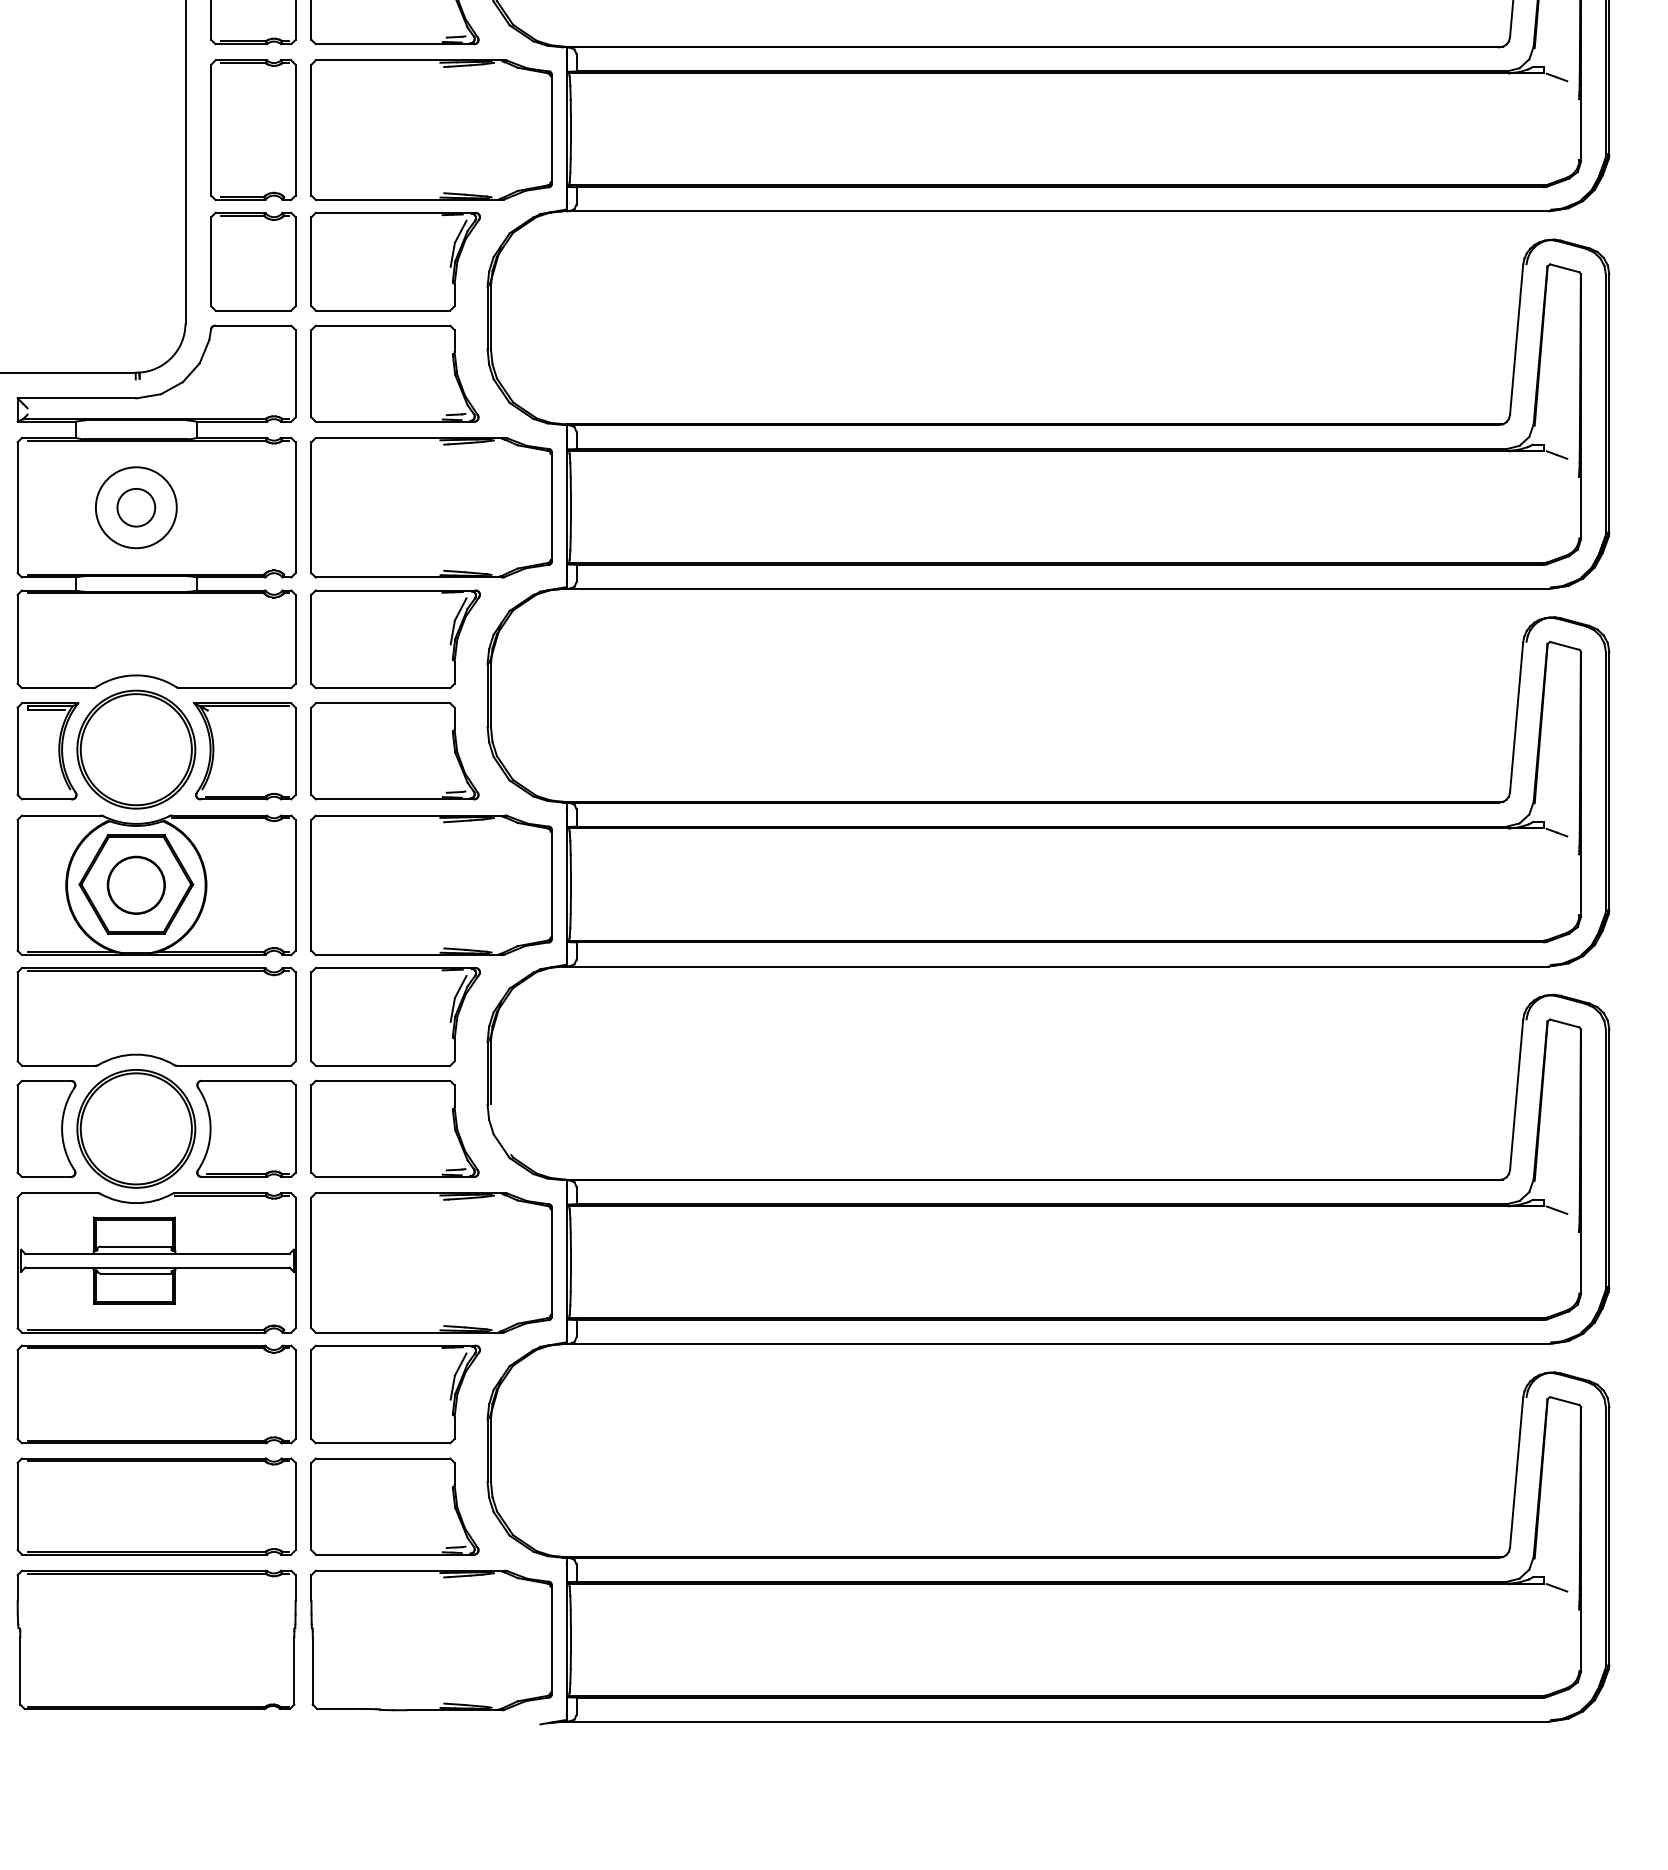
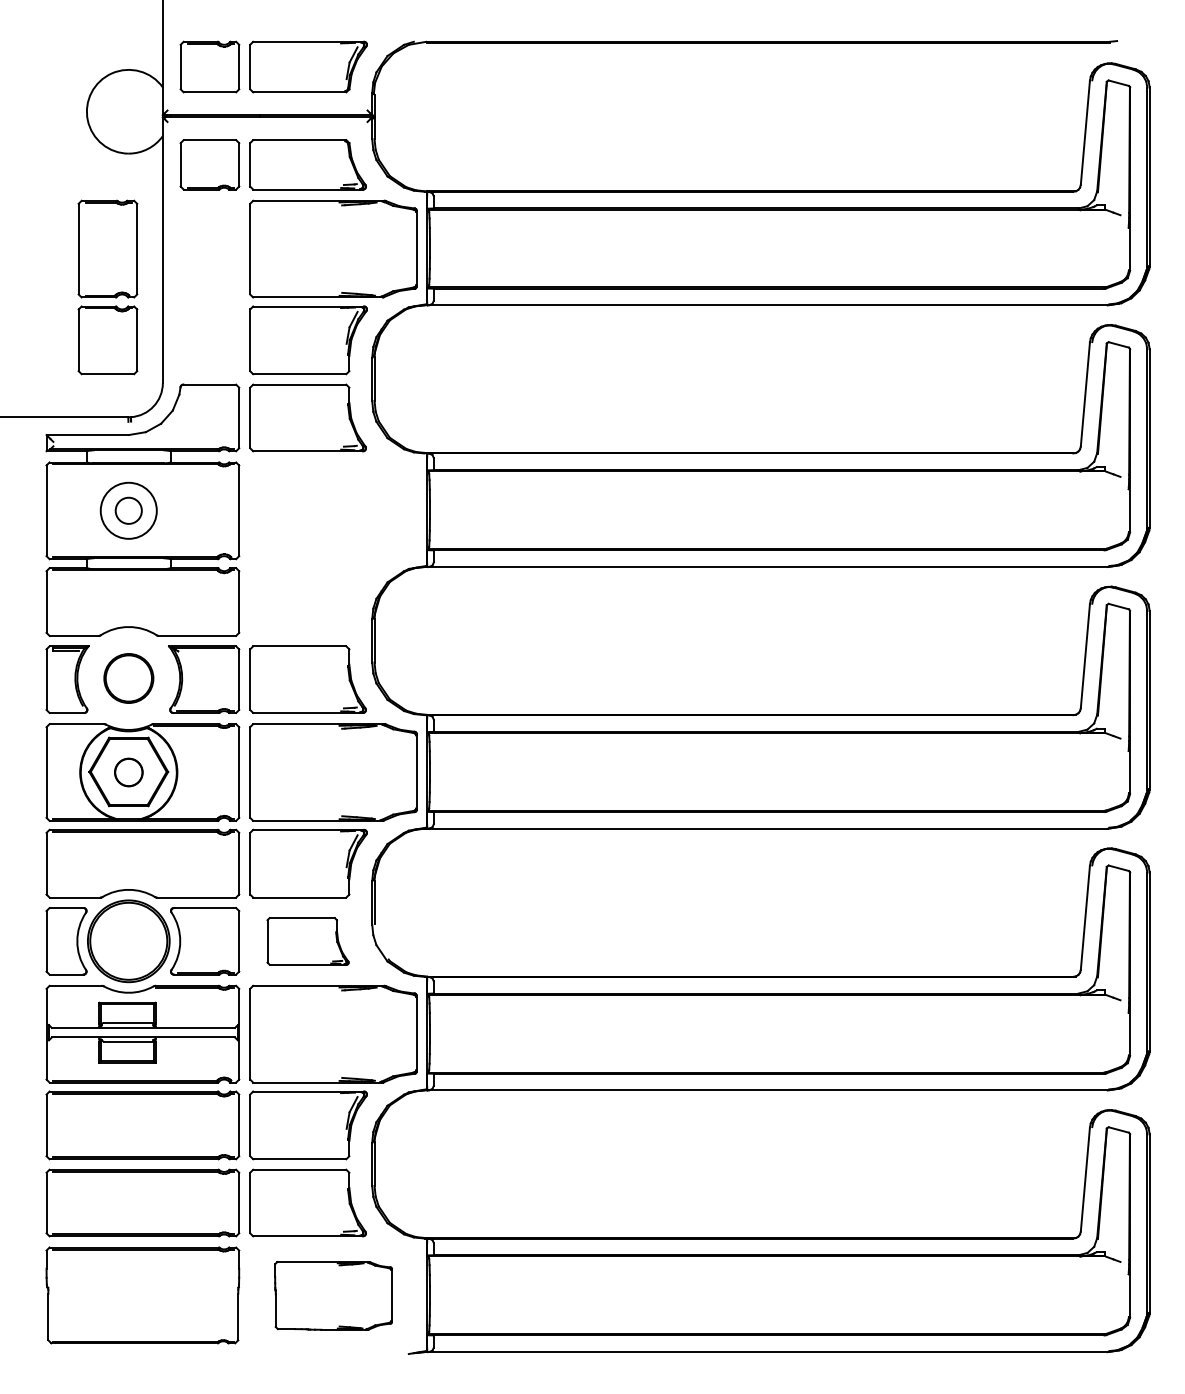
part: (252, 185) -> (107, 287), moved
part: (431, 562) -> (333, 548), removed
part: (135, 749) -> (128, 678), size x0.6
part: (135, 885) -> (128, 772), size x0.7
part: (394, 1129) -> (307, 941), size x0.7
part: (431, 1639) -> (333, 1295), size x0.7

